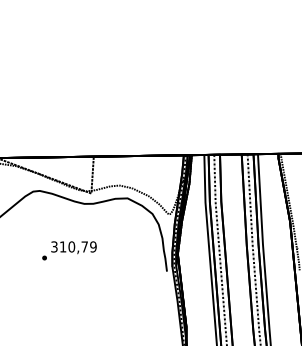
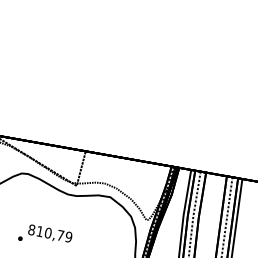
text: (54, 246) -> (31, 229), 310,79 -> 810,79

